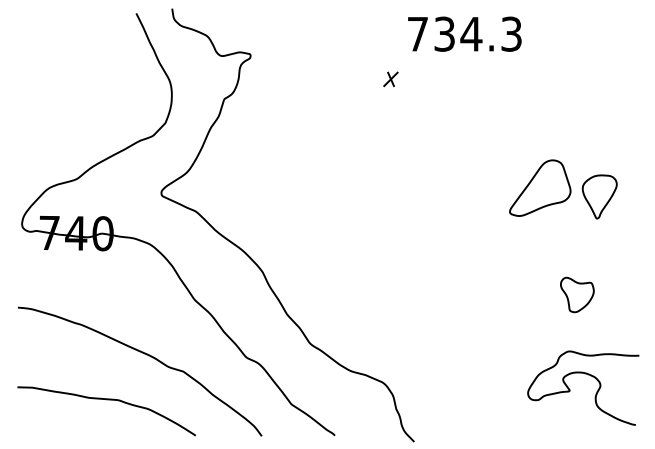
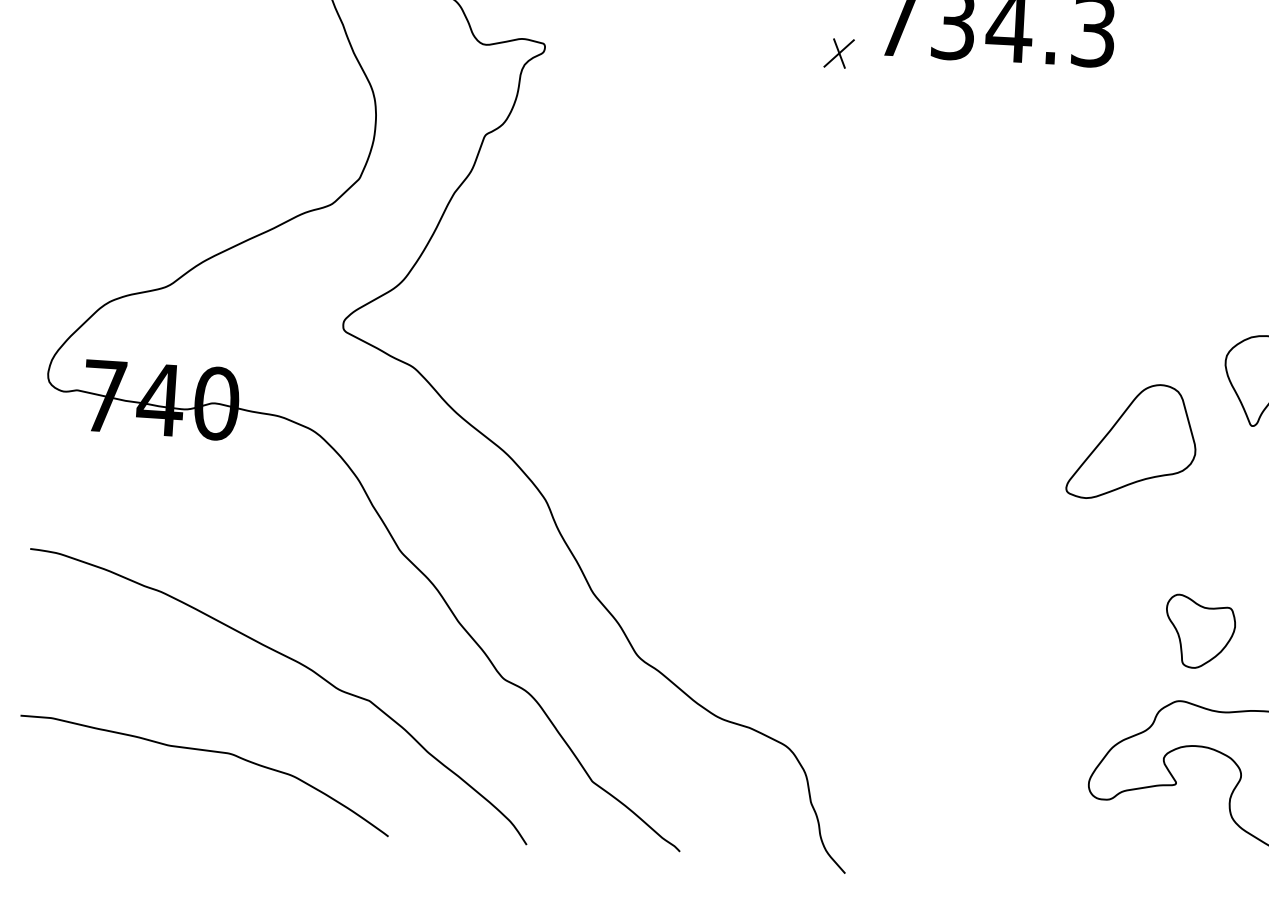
part: (390, 79) -> (838, 53), moved
part: (540, 187) -> (1132, 440), moved
part: (577, 294) -> (1200, 630), moved

